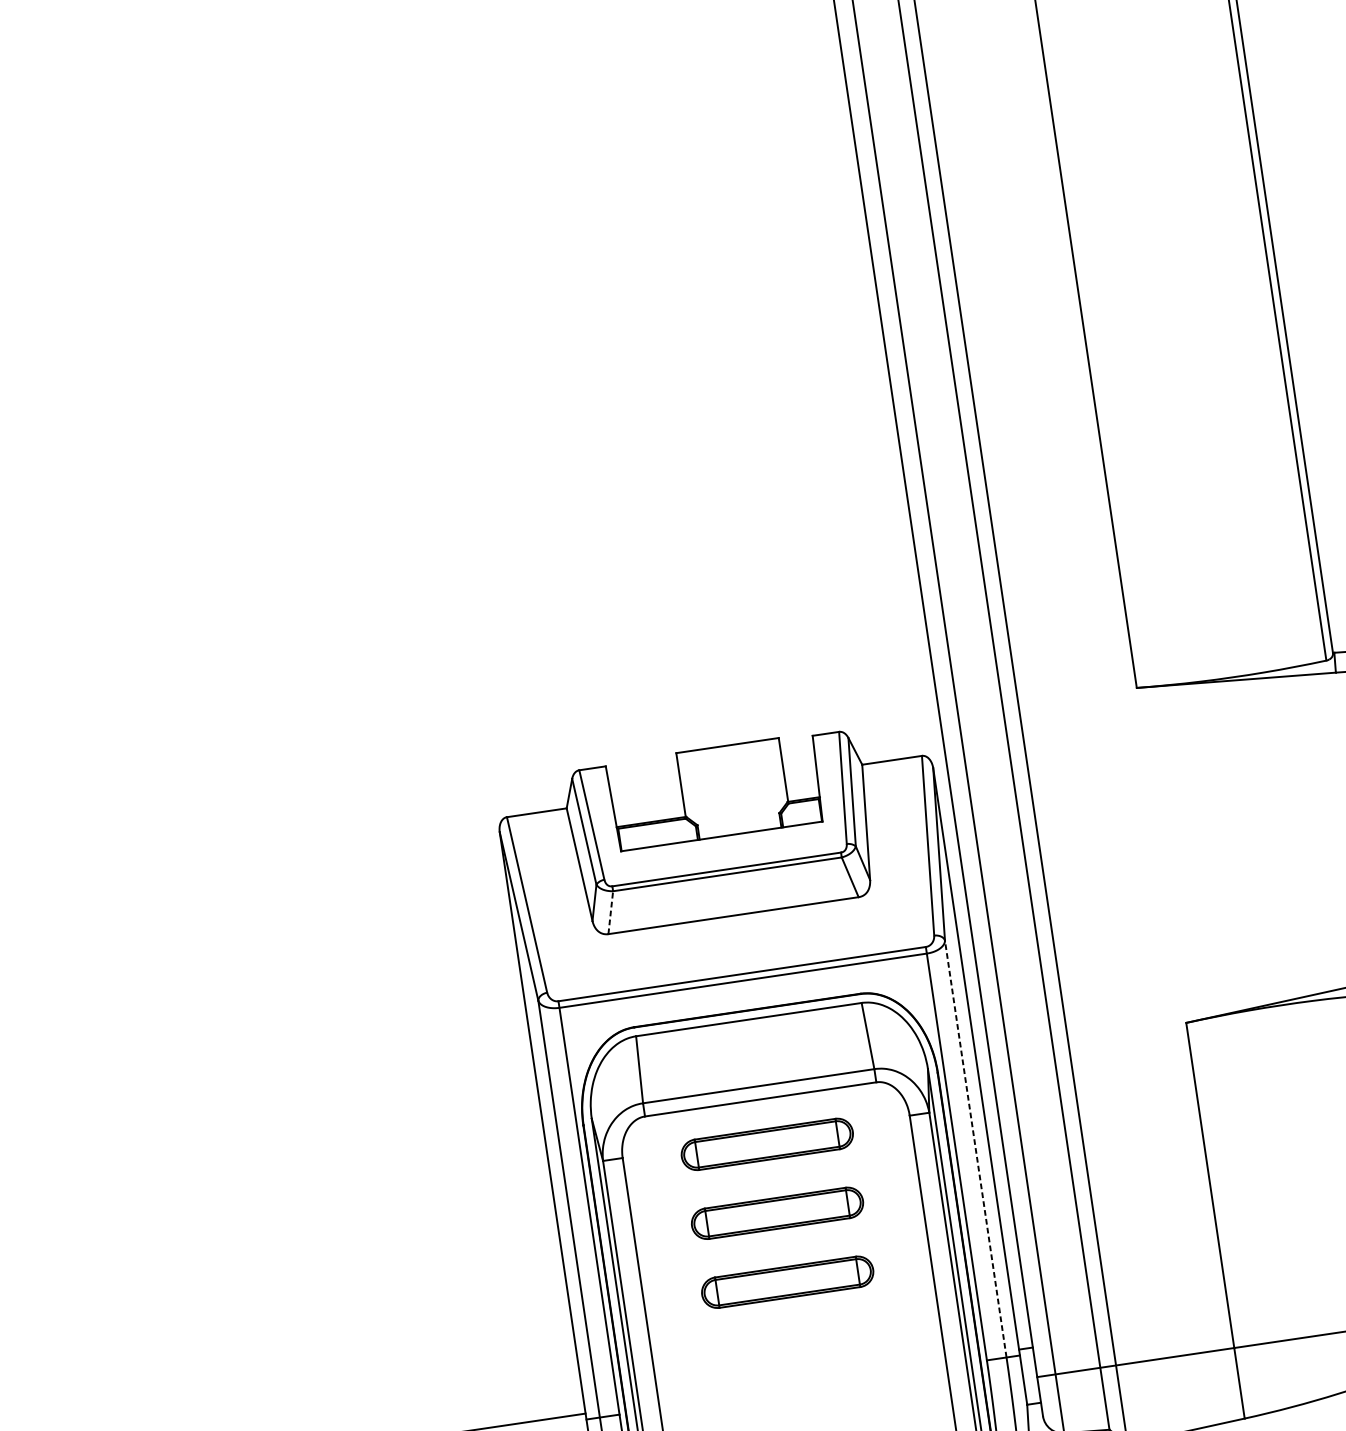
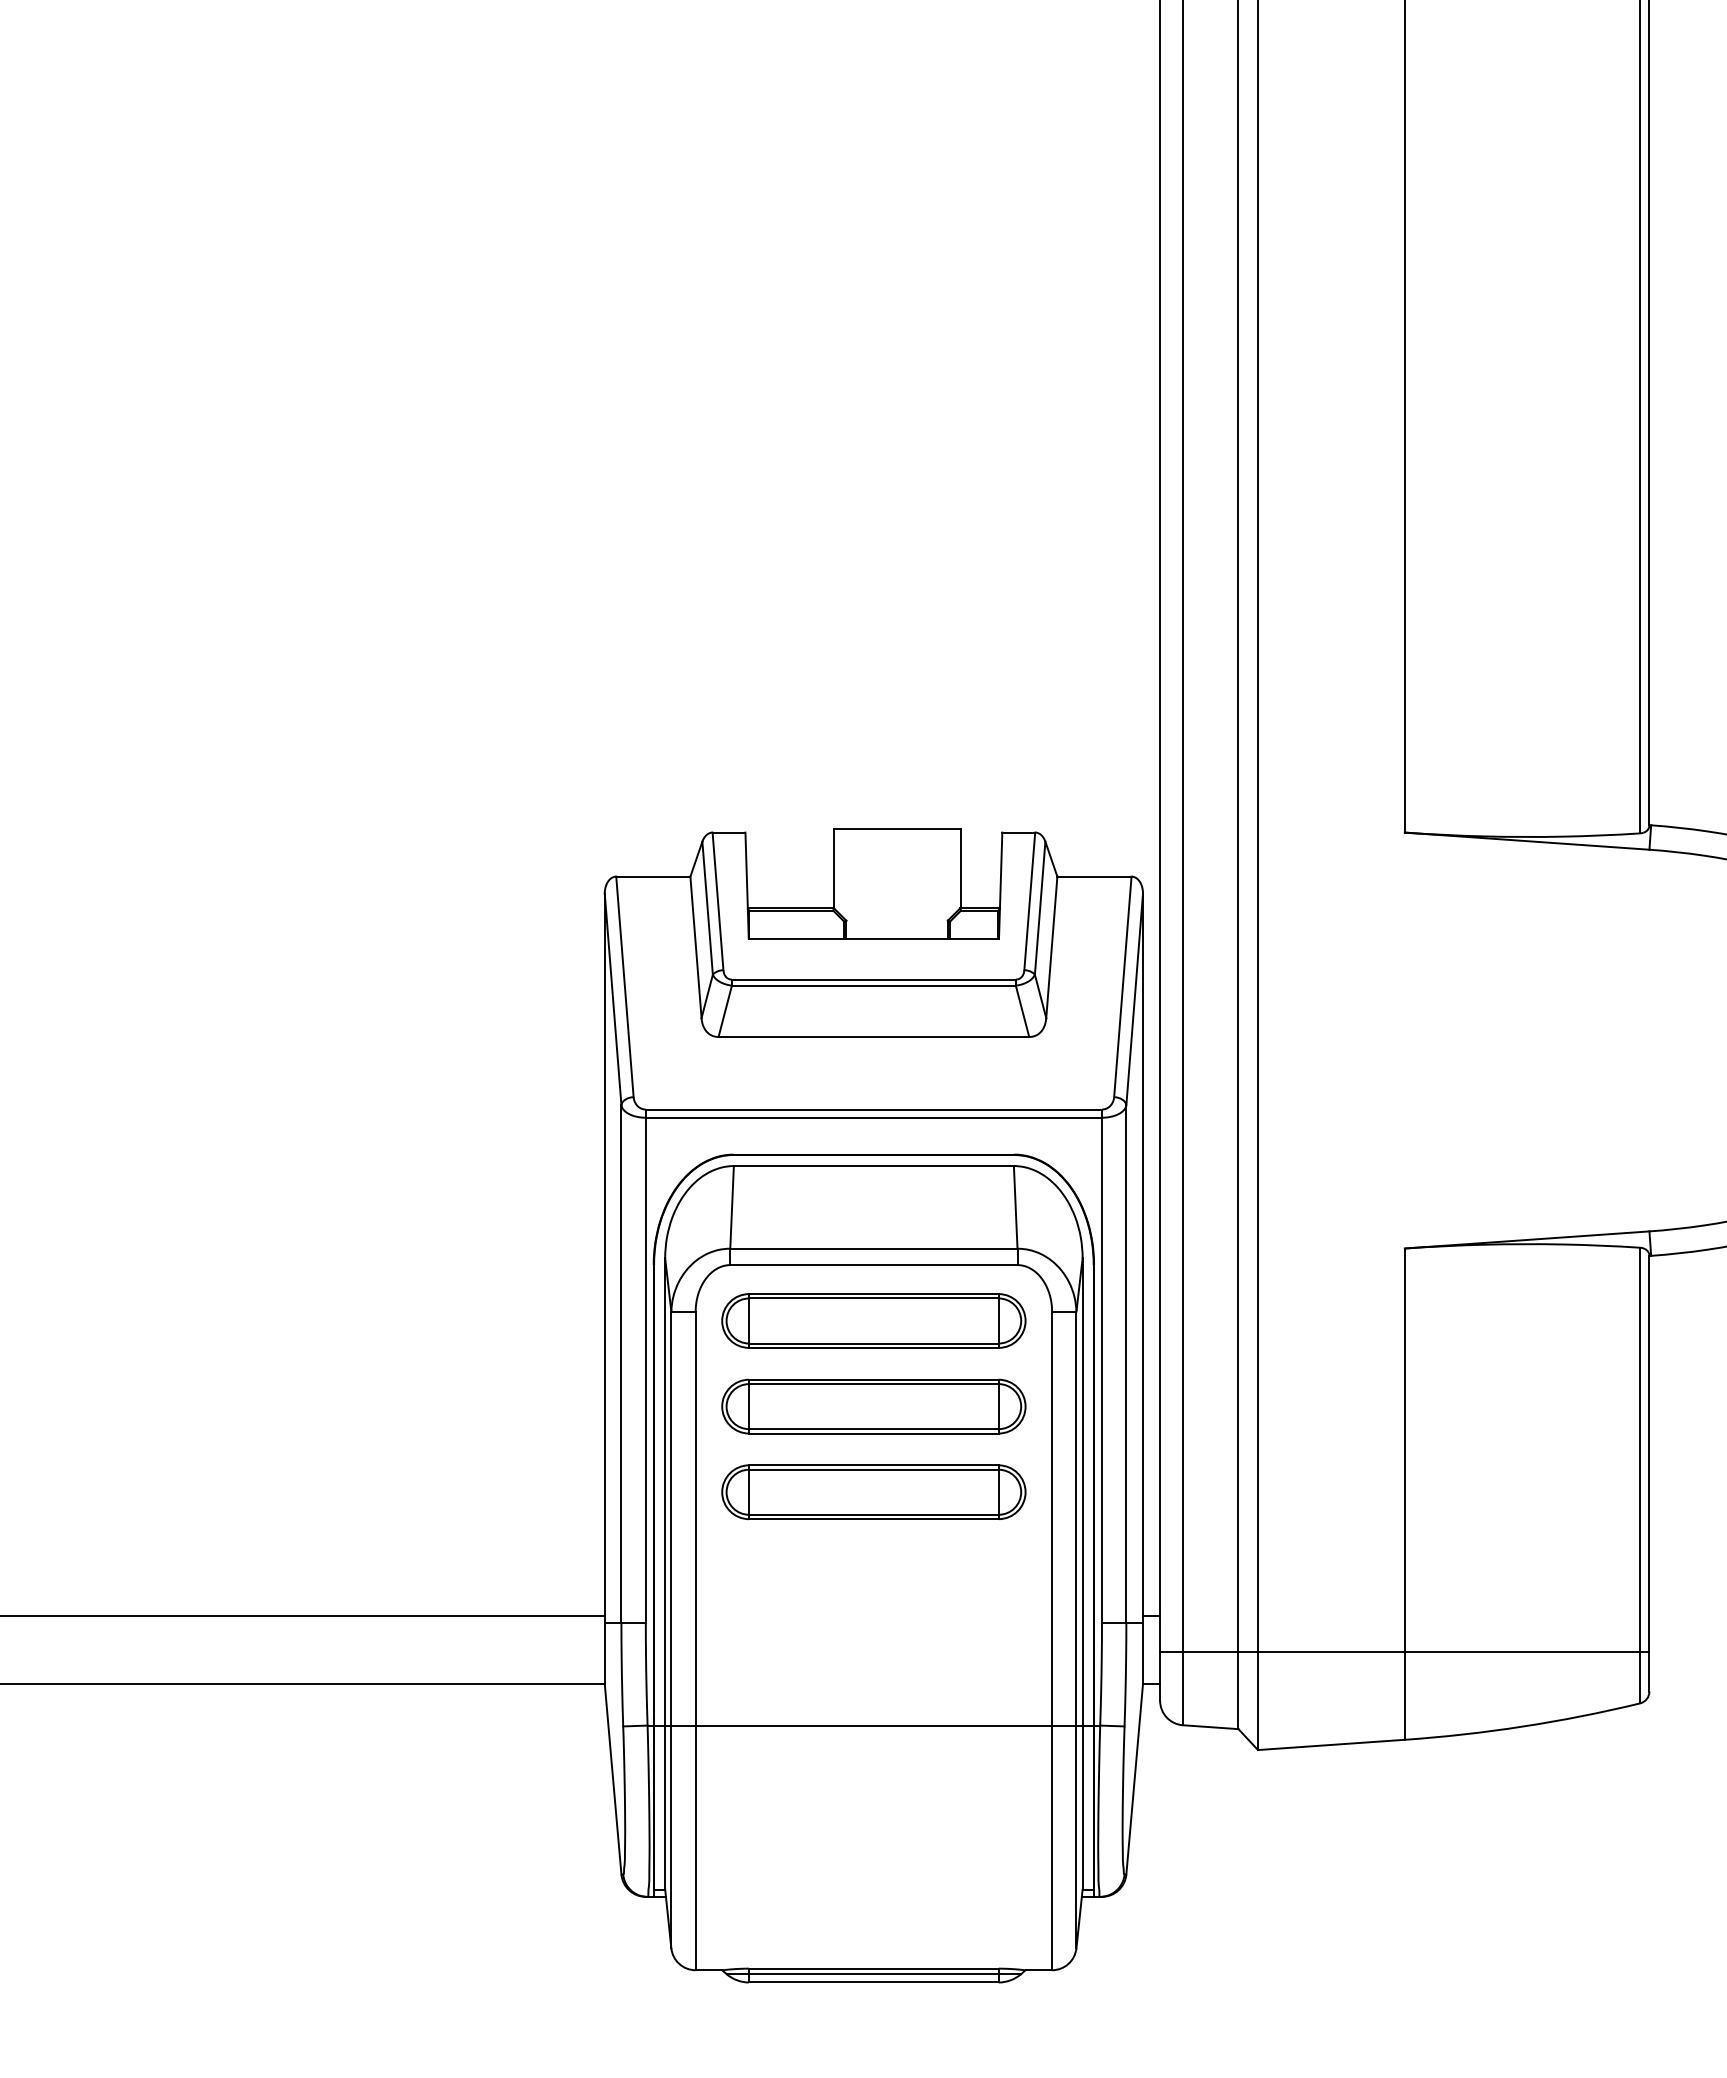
line: (611, 912) -> (725, 1011), dashed -> solid
part: (766, 1144) -> (873, 1320), size x1.43
line: (975, 1149) -> (1126, 1364), dashed -> solid
part: (777, 1213) -> (873, 1406), size x1.43
part: (787, 1281) -> (873, 1491), size x1.43

